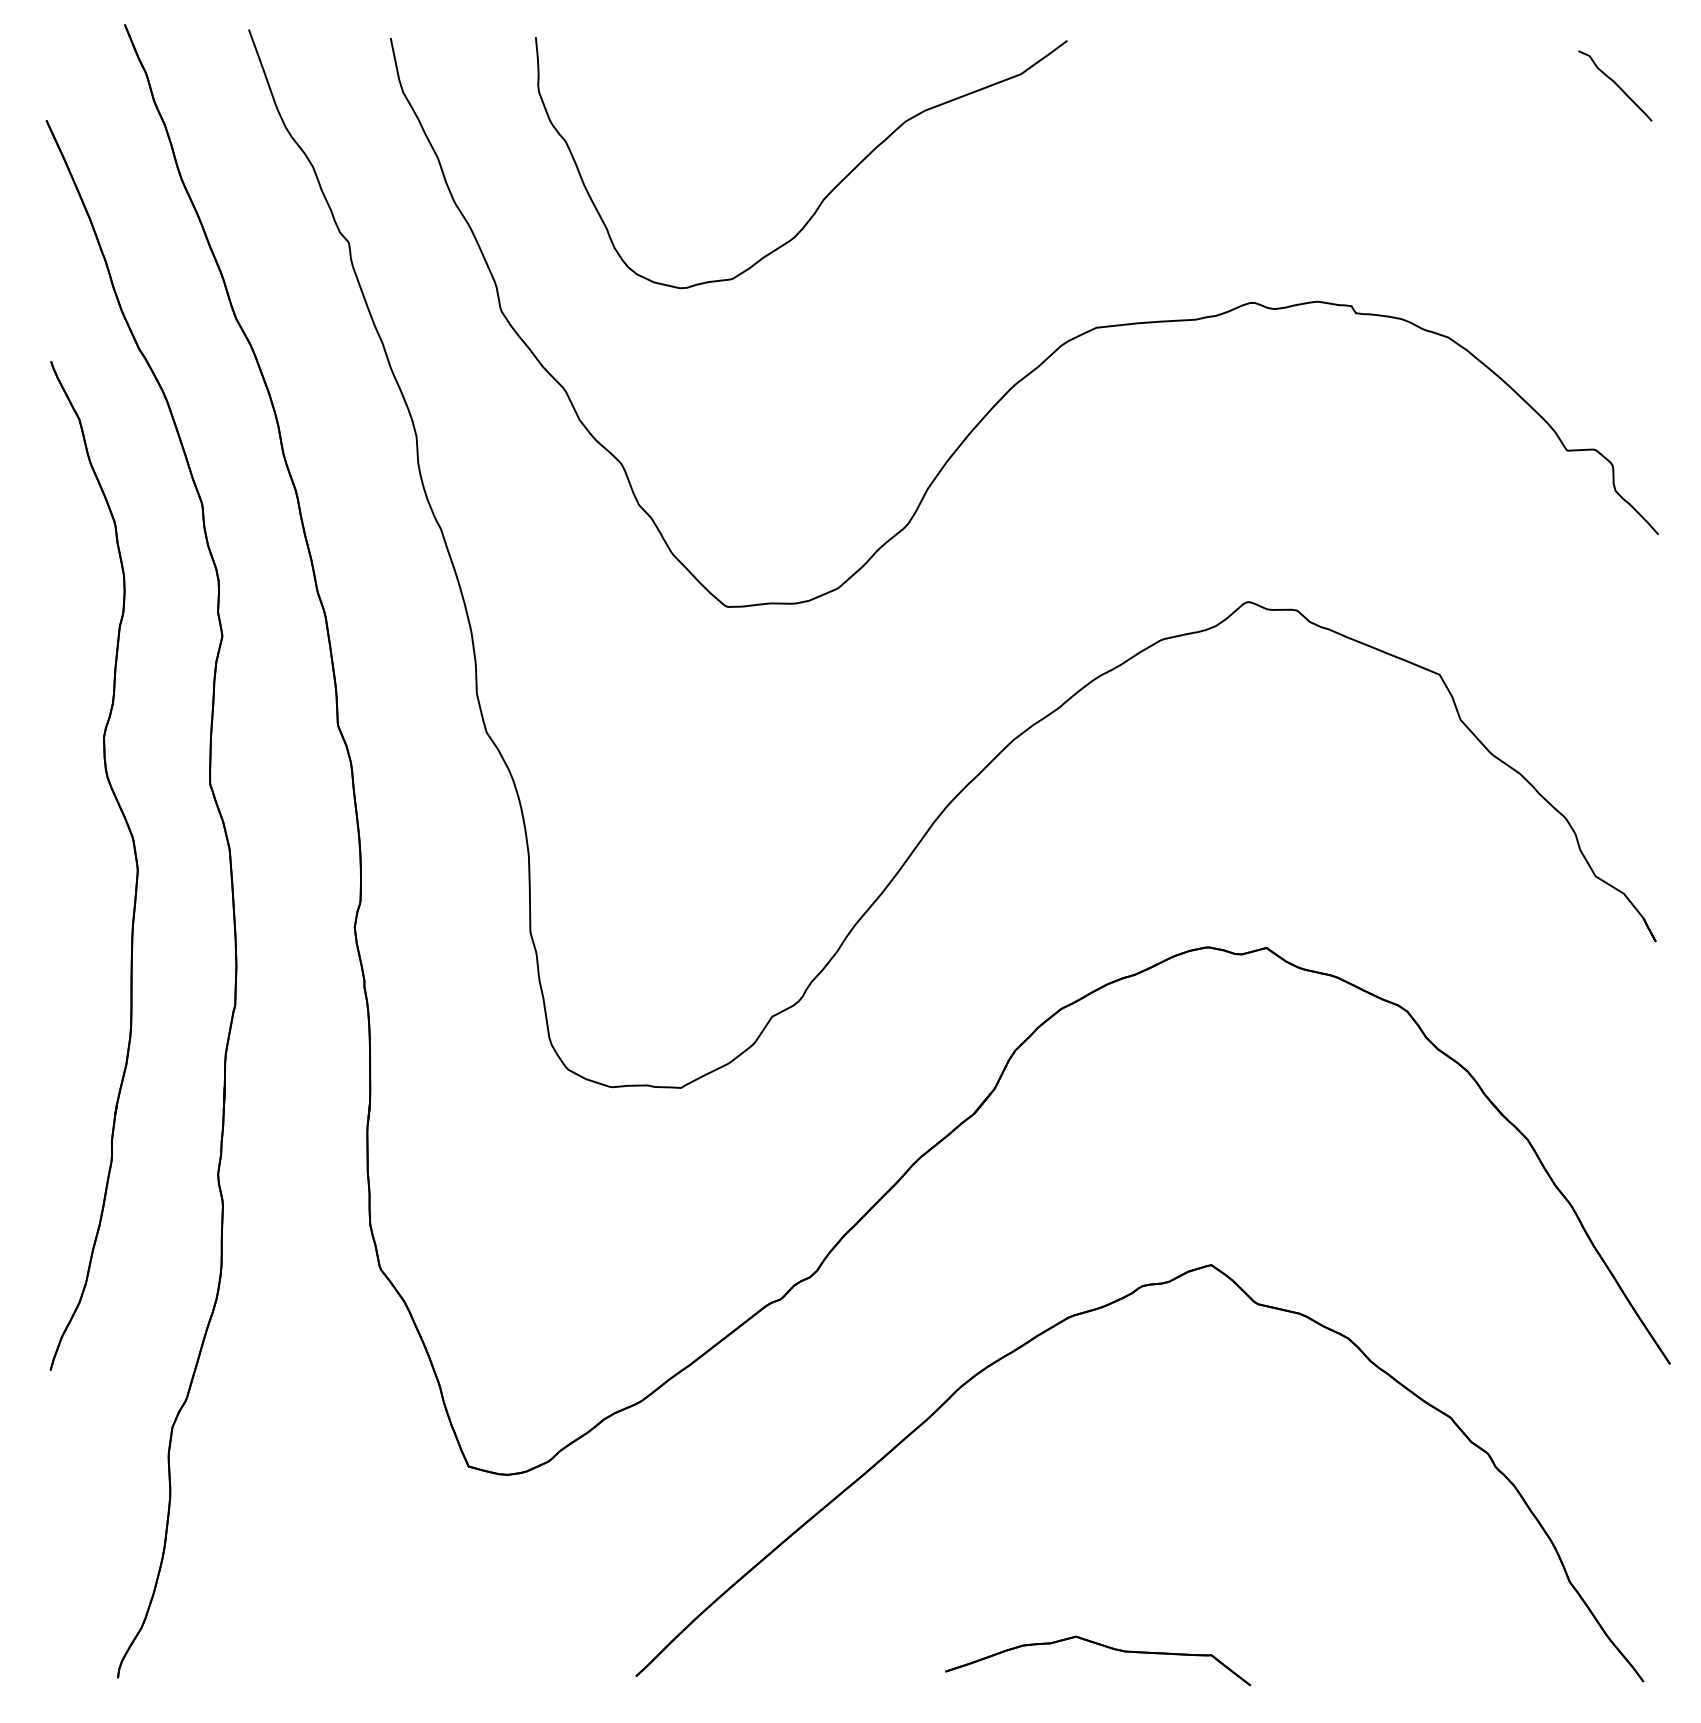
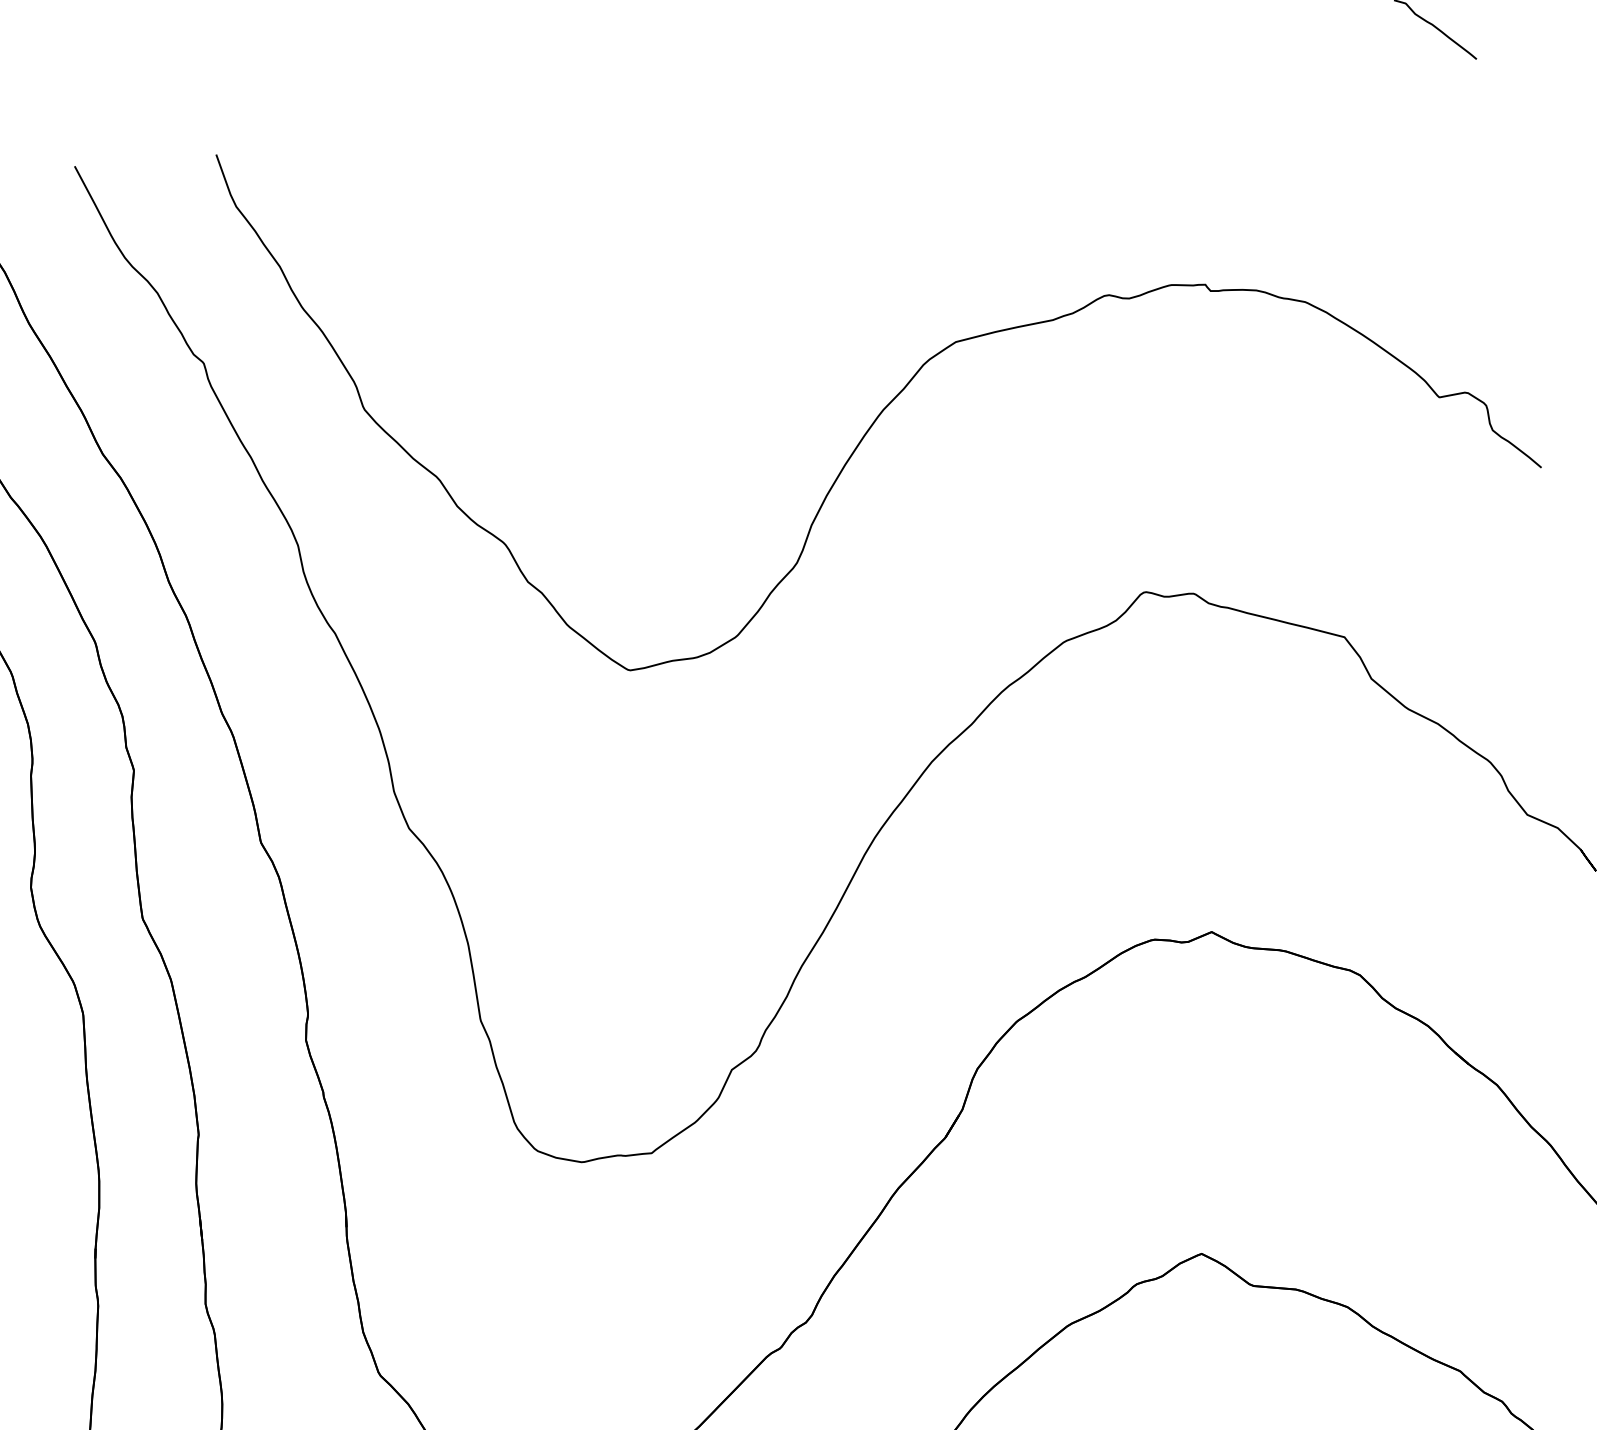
curve: (834, 186) -> (676, 239), removed

